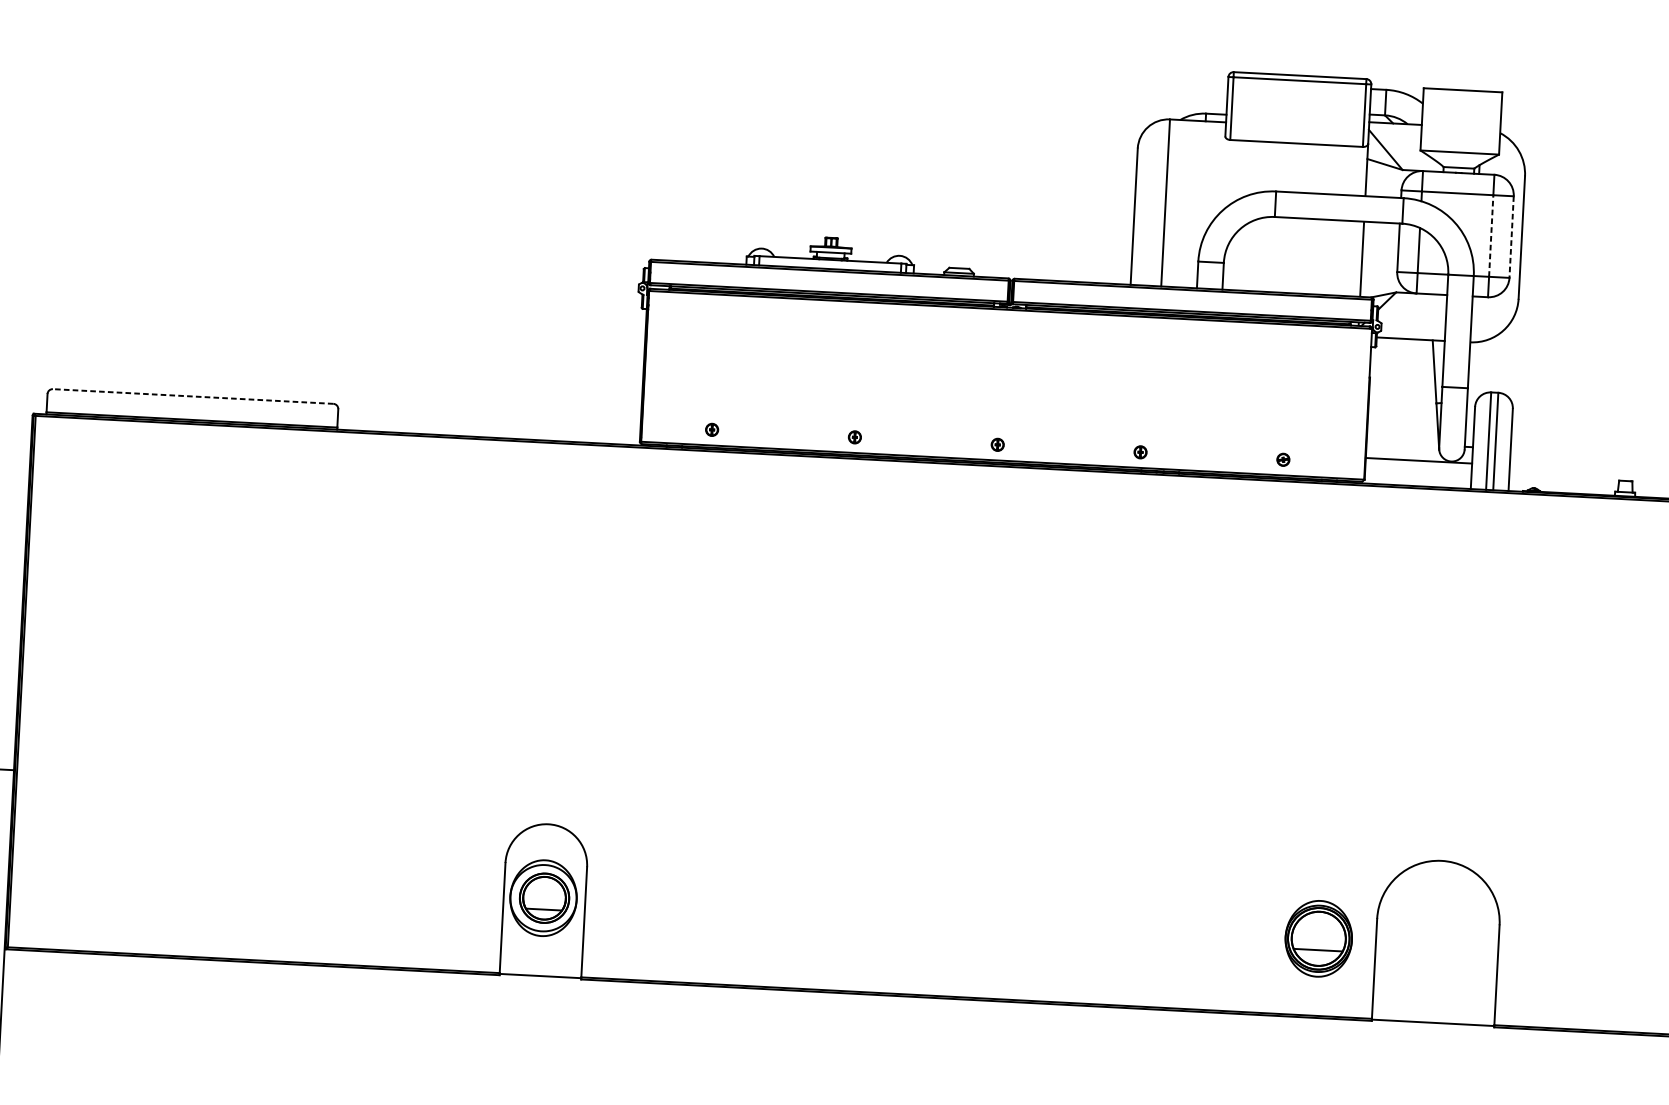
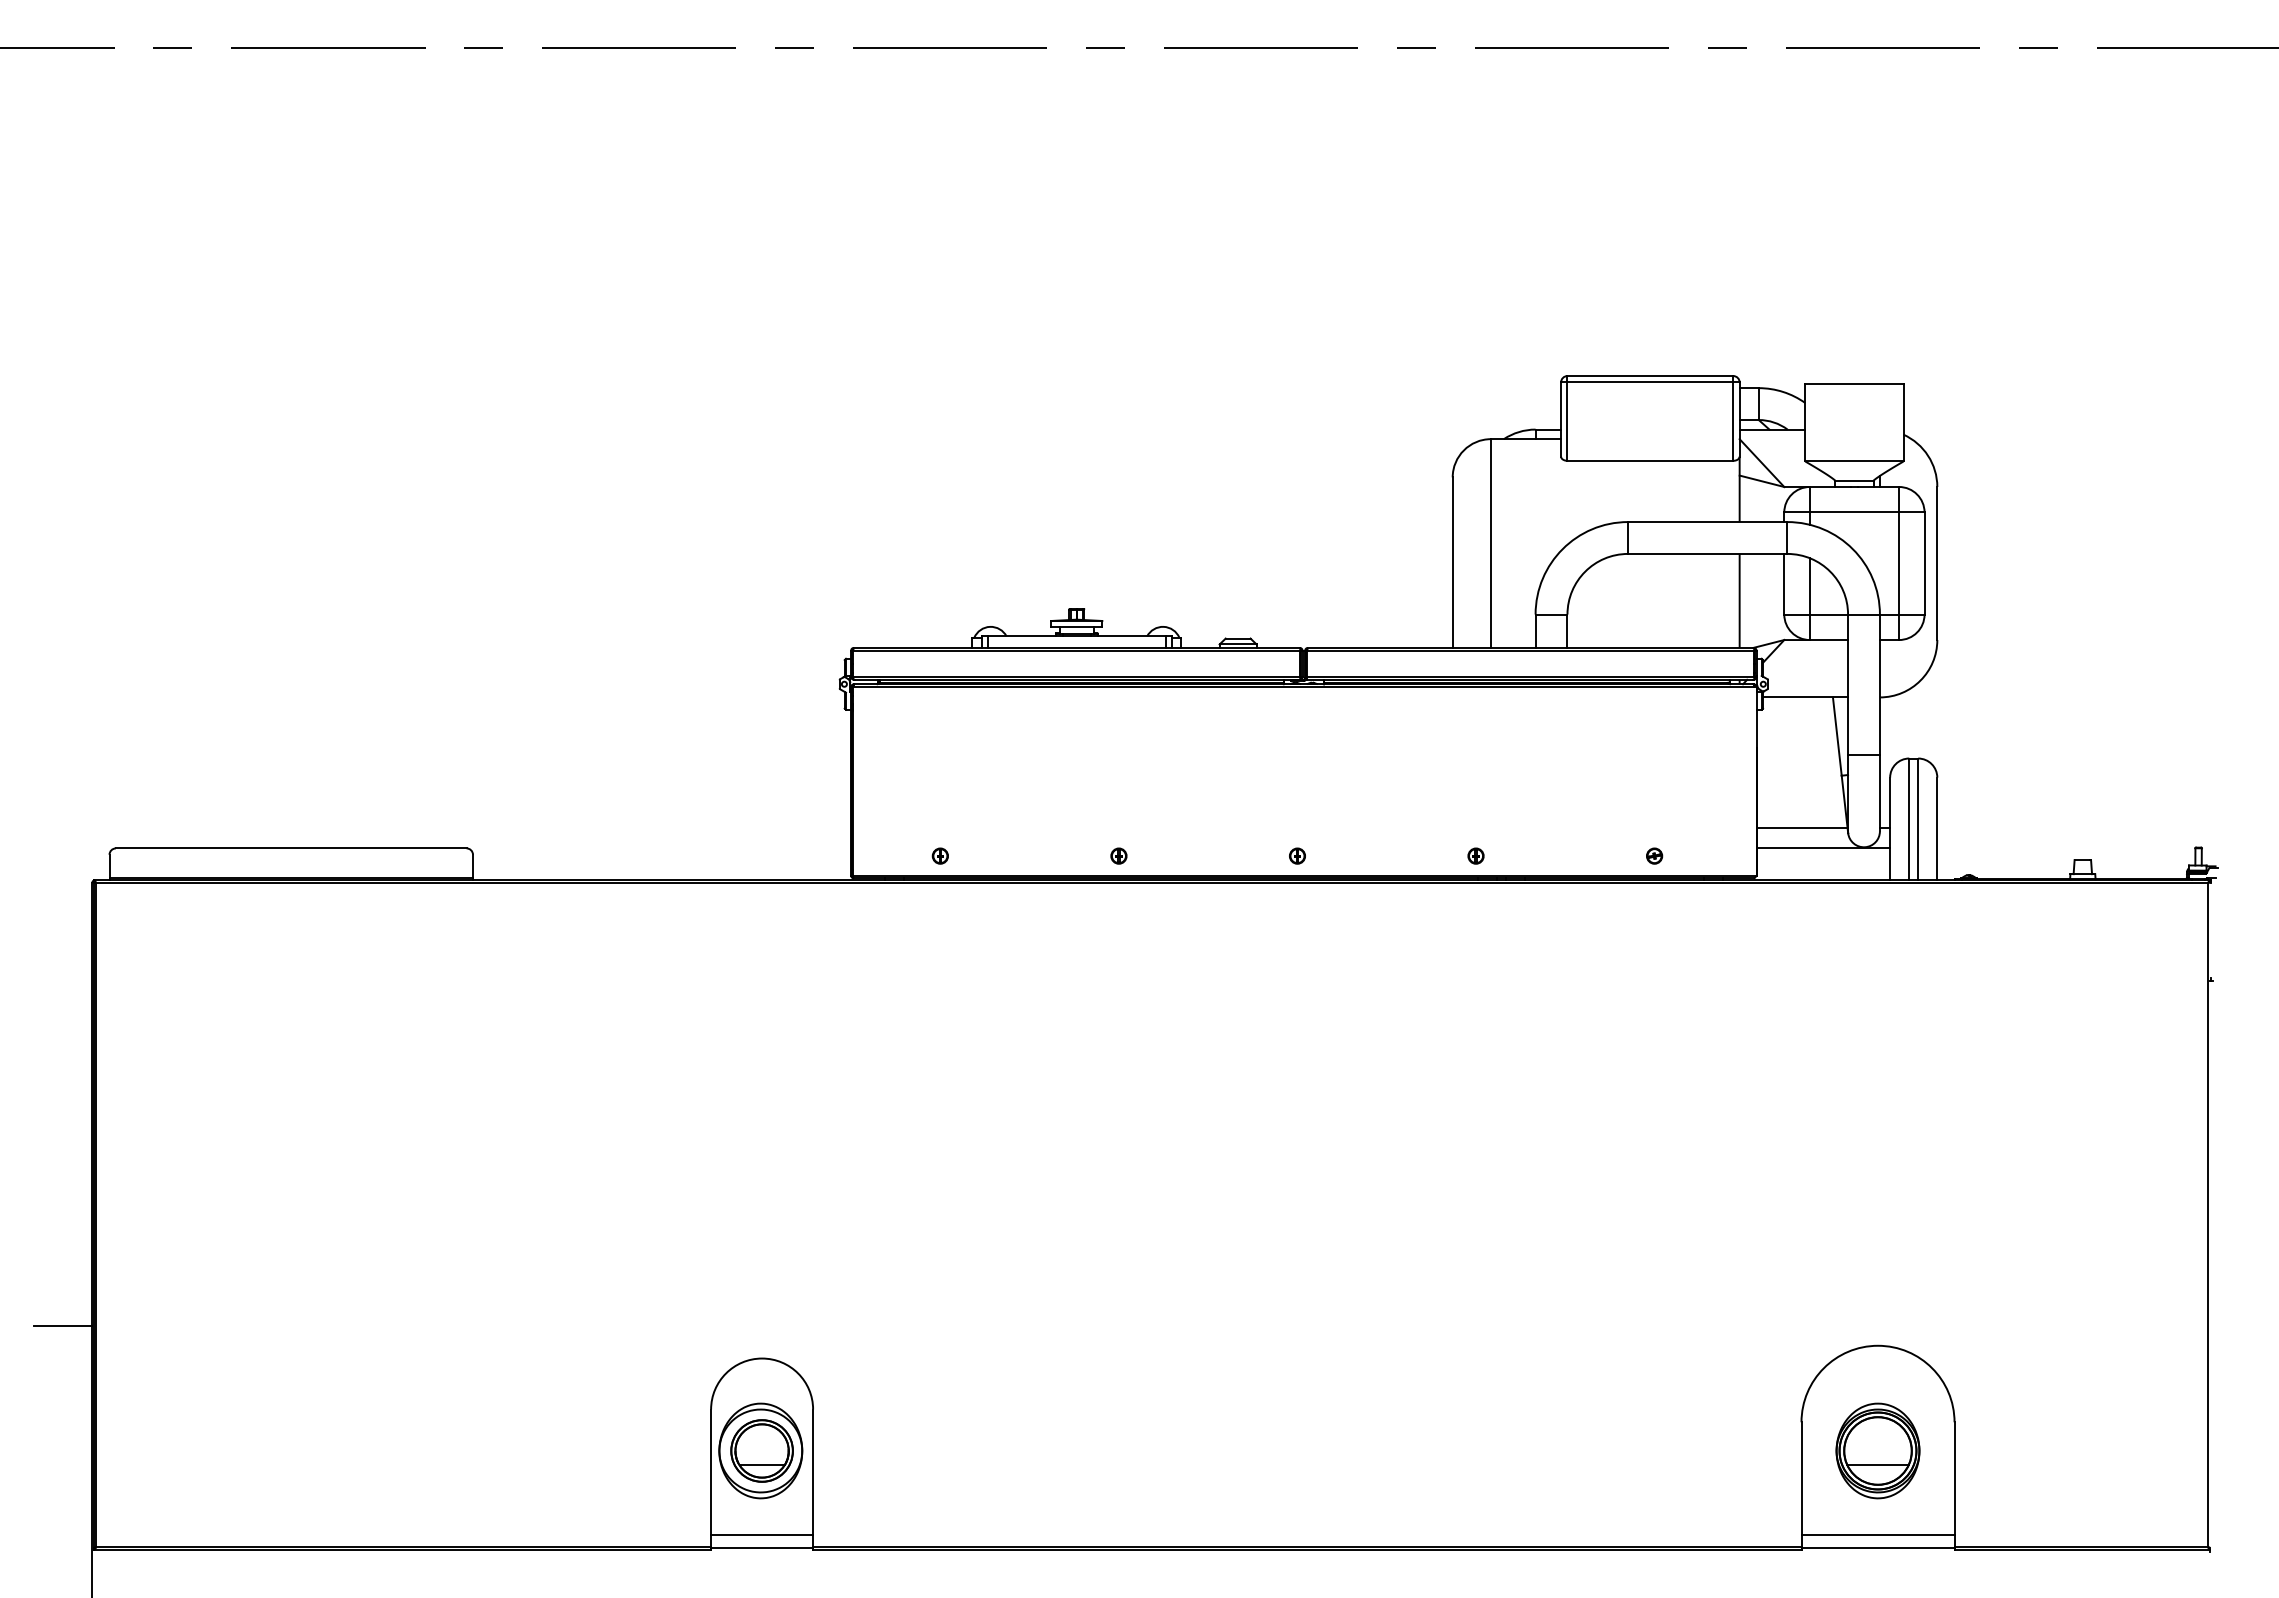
line: (1491, 236) -> (1899, 563), dashed -> solid
line: (1511, 237) -> (1924, 564), dashed -> solid
line: (192, 396) -> (290, 848), dashed -> solid
line: (1402, 443) -> (1802, 828), added
part: (1318, 938) -> (1877, 1450), moved
line: (541, 965) -> (762, 1535), added
line: (1433, 1012) -> (1877, 1535), added

